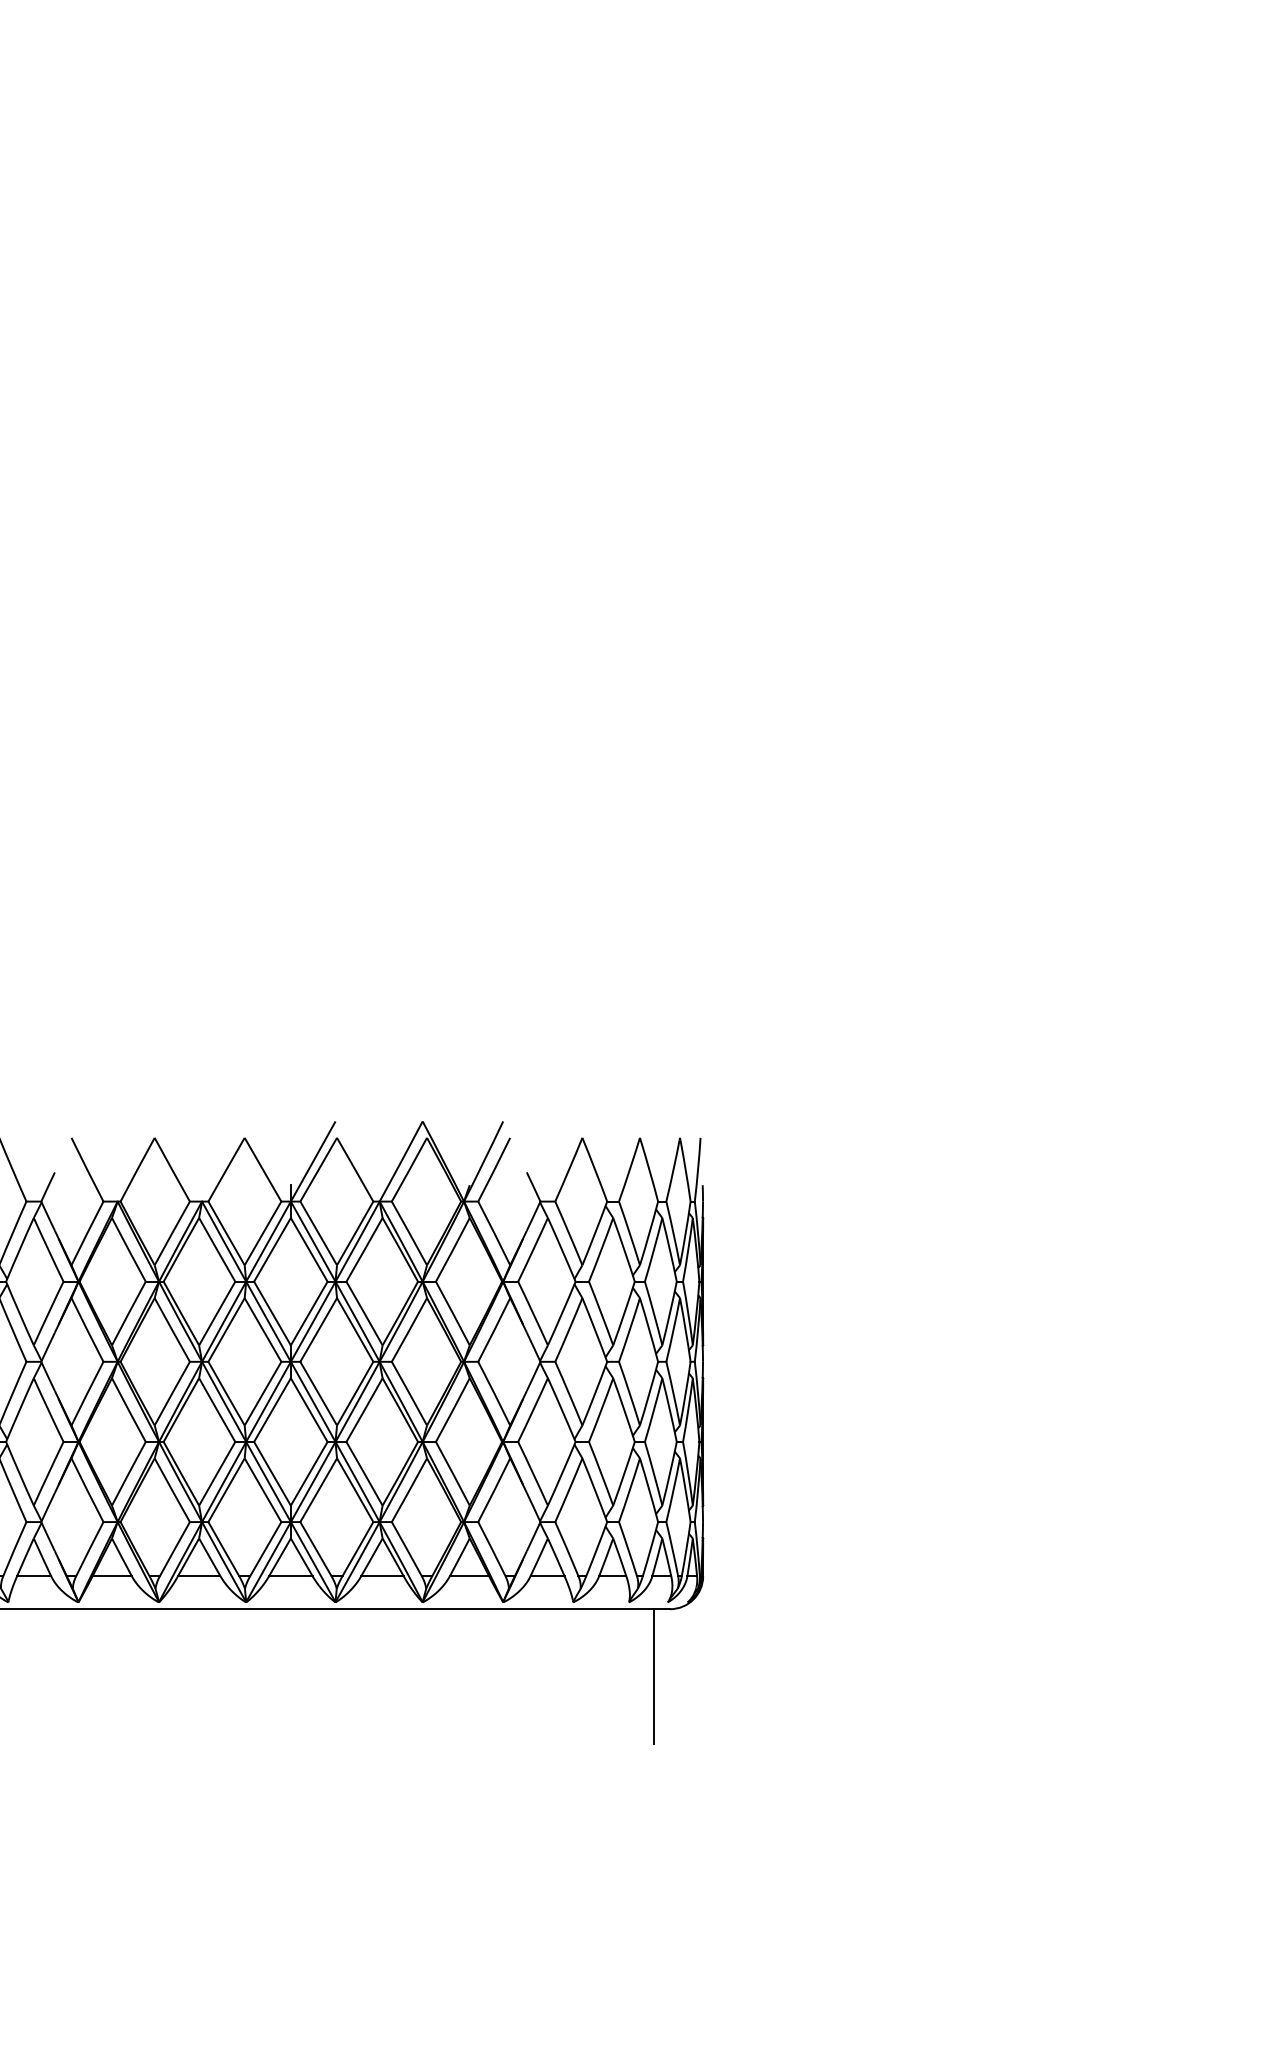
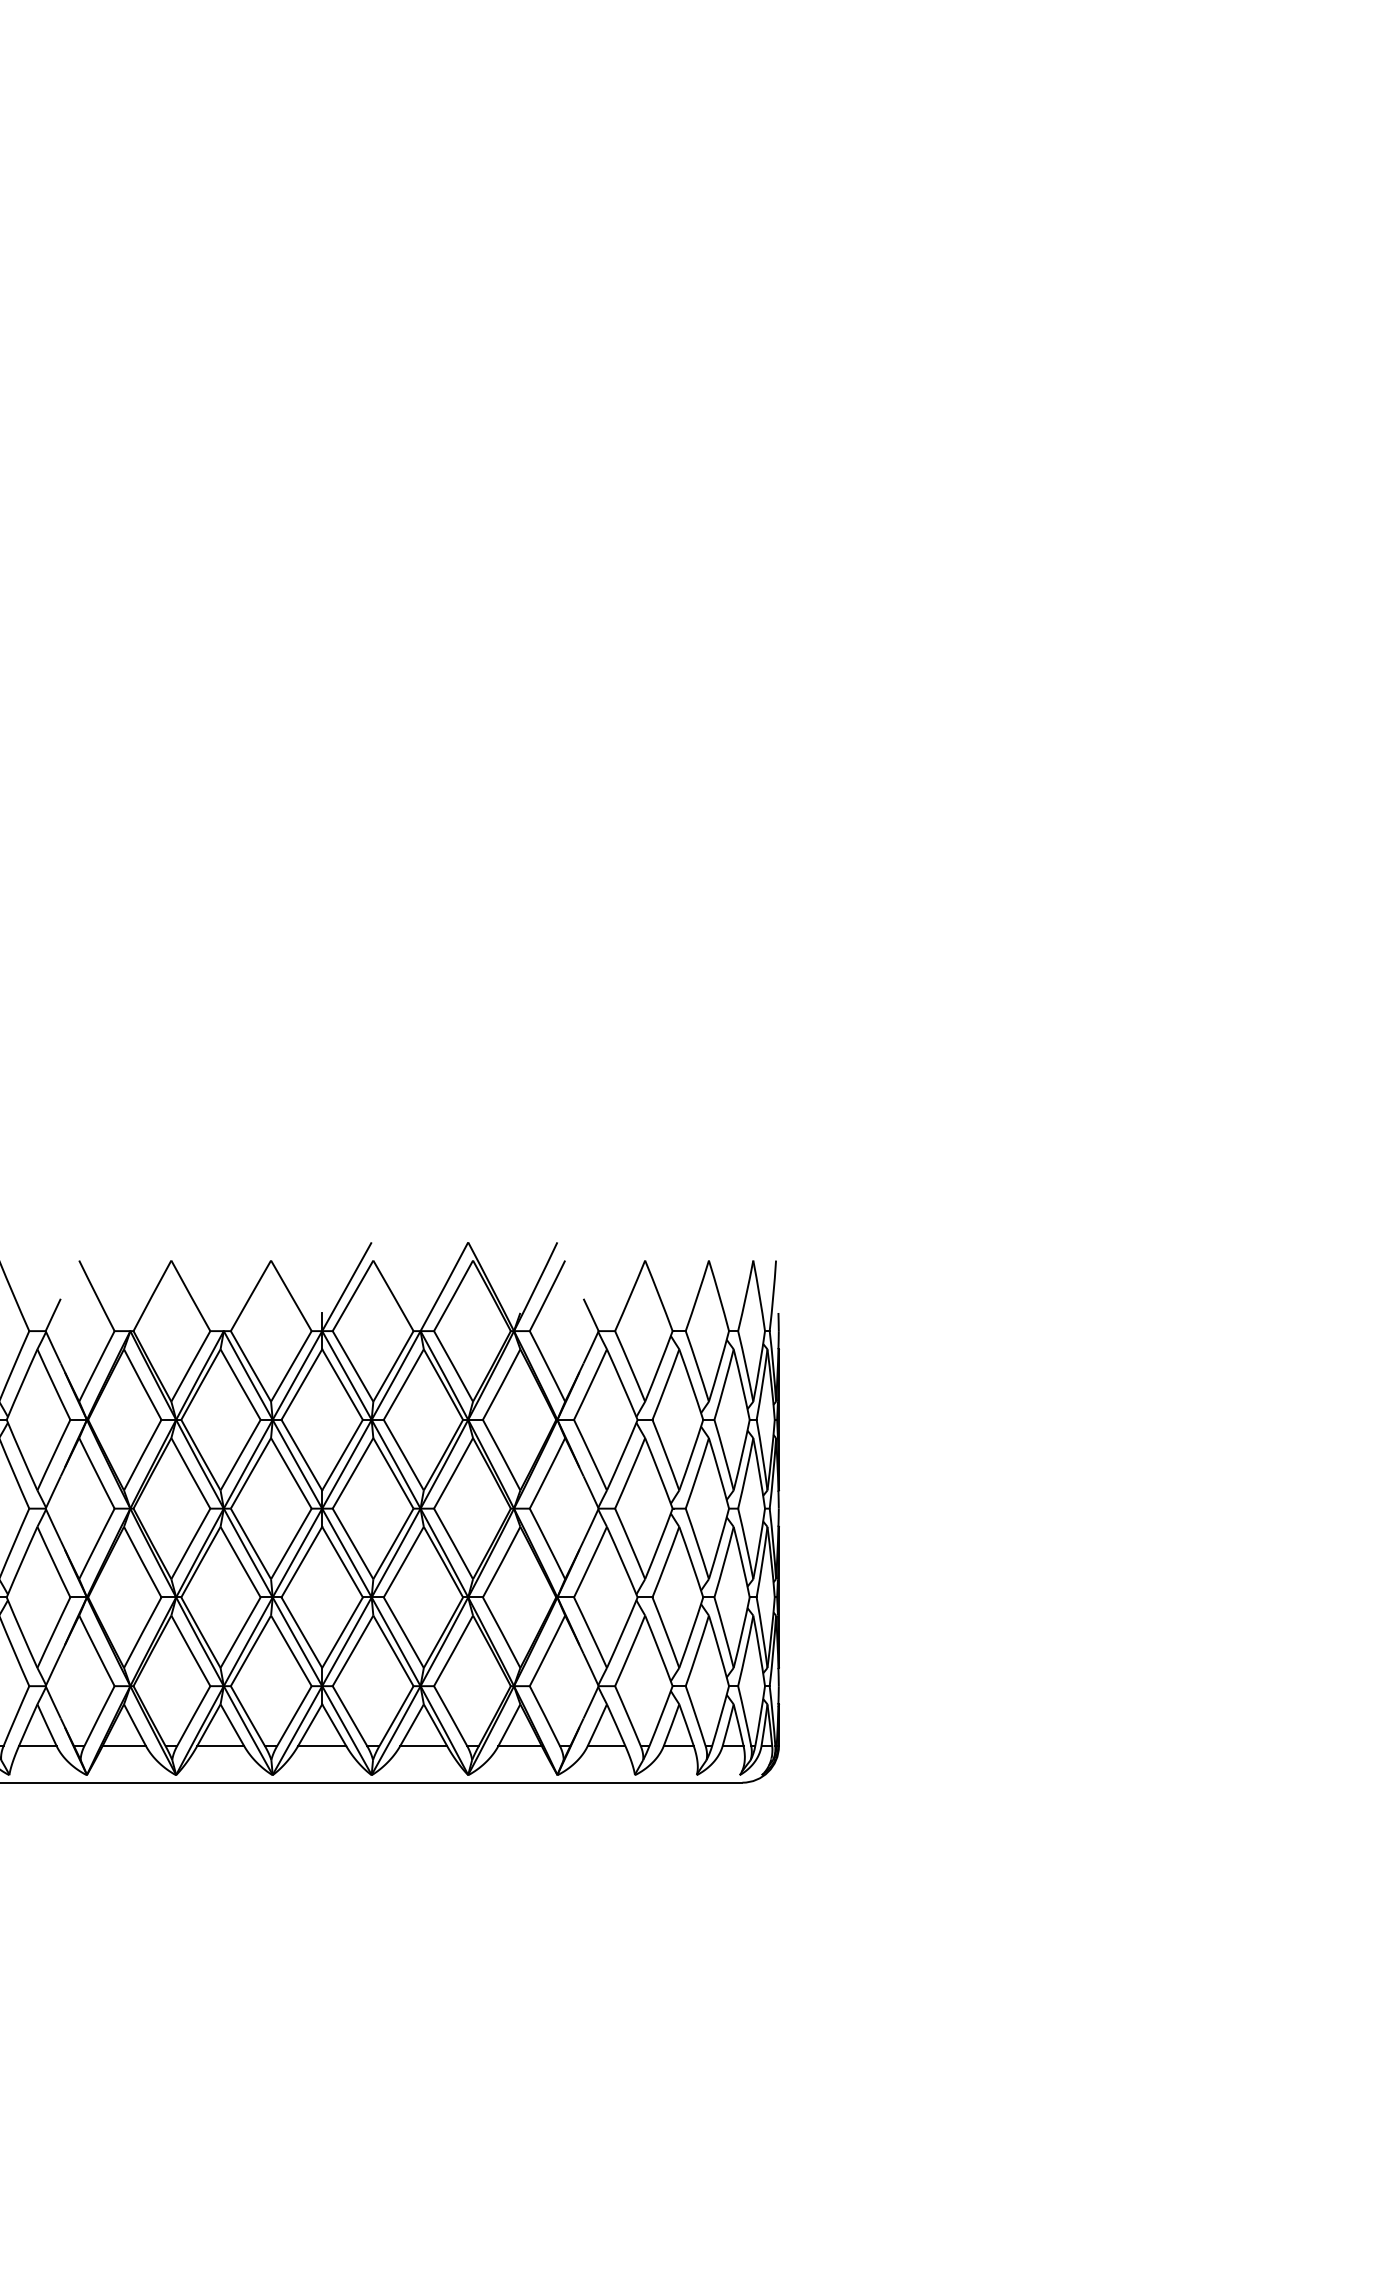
line: (653, 1676) -> (723, 1857), removed

